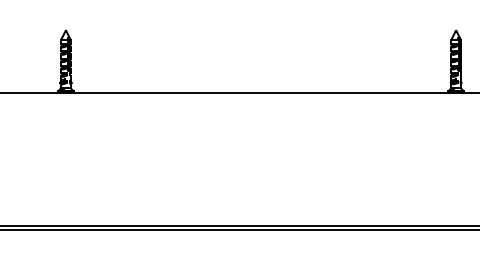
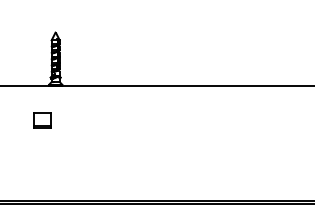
part: (49, 132) -> (41, 120), added

